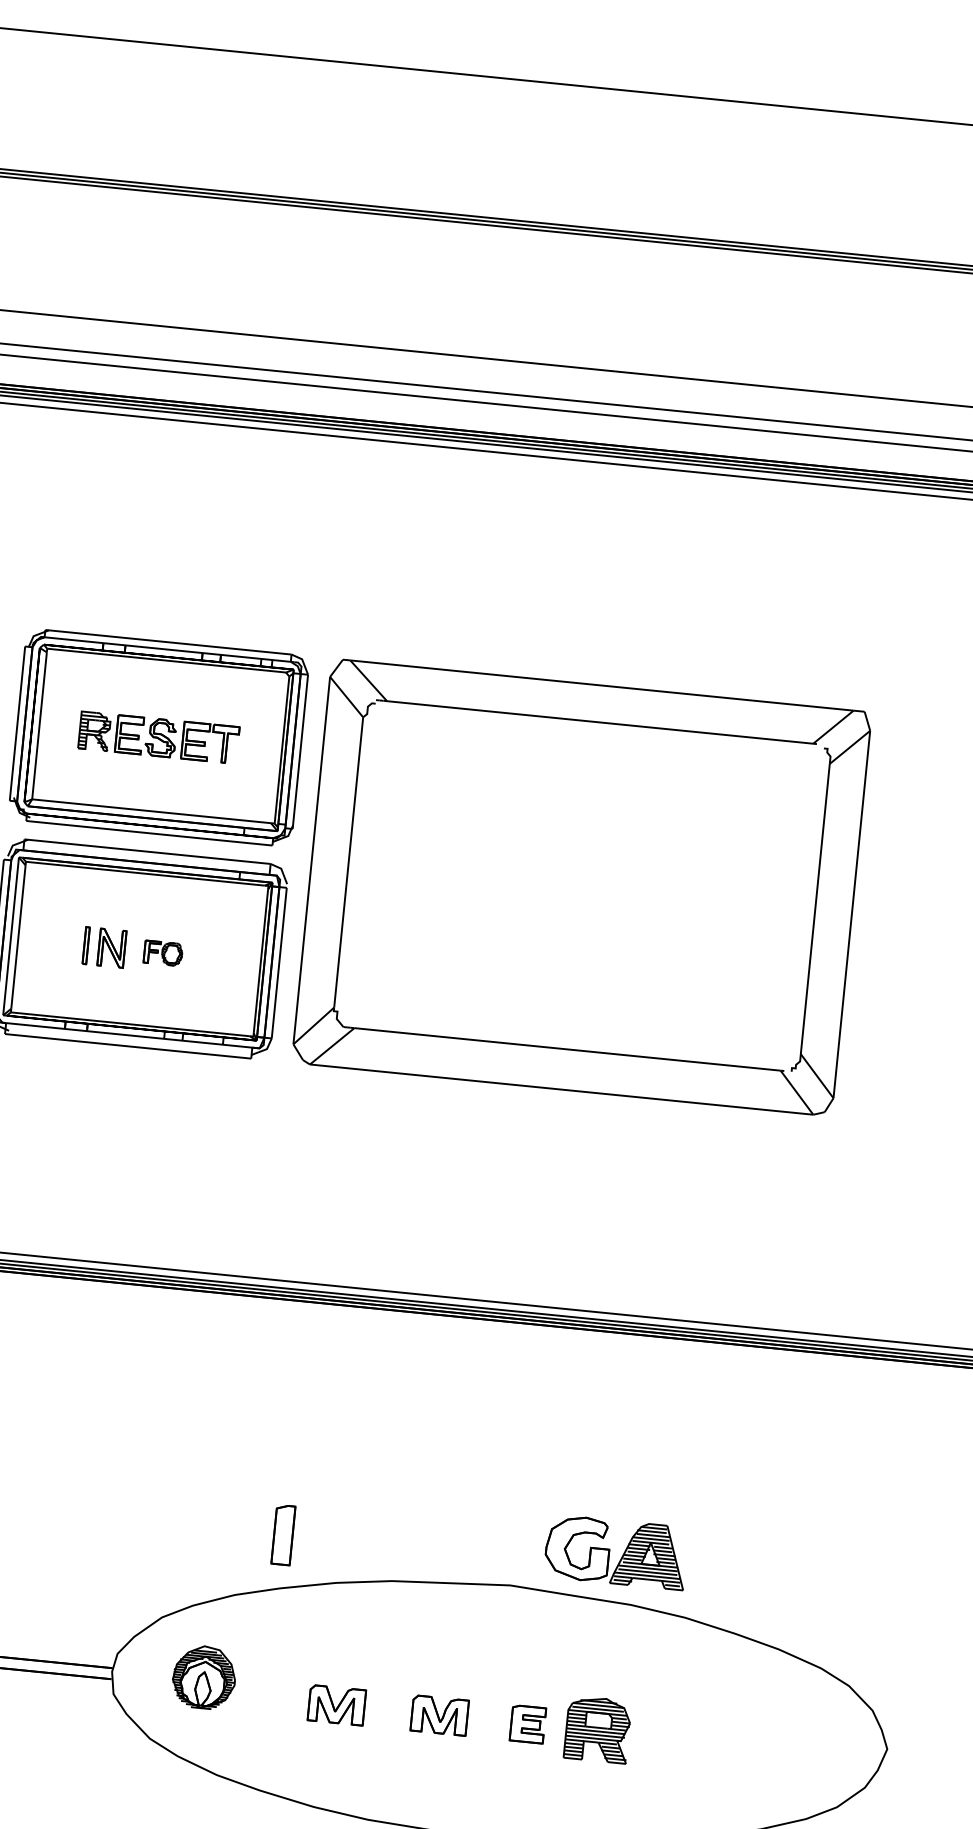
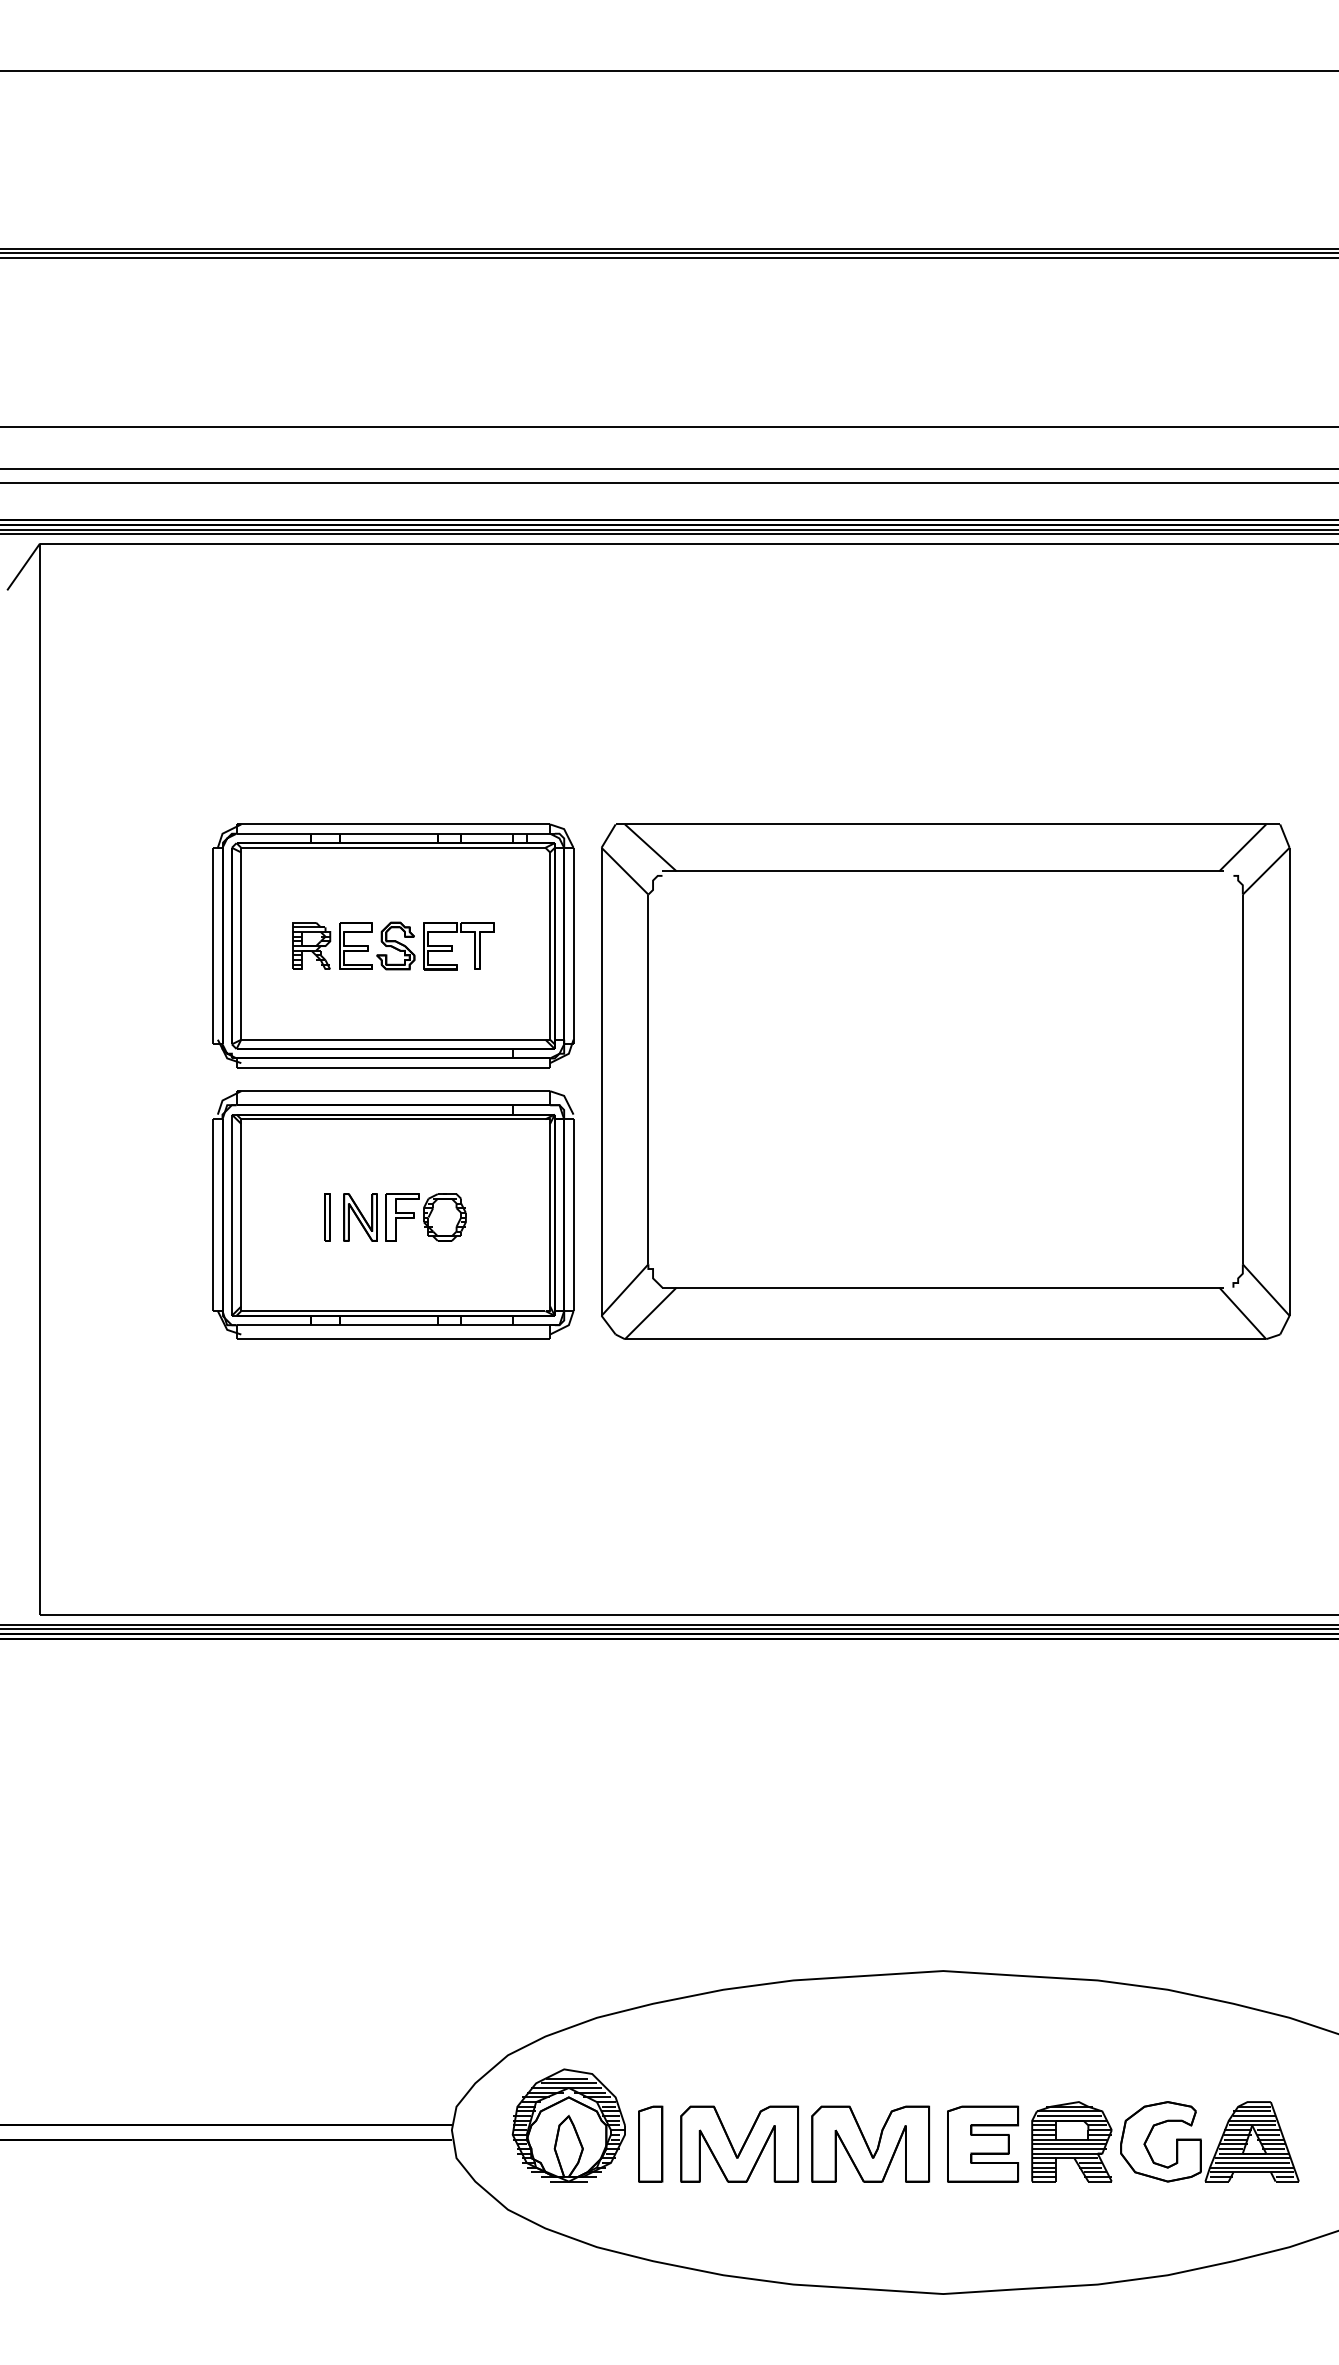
part: (162, 953) -> (425, 1217), size x1.67
part: (283, 1534) -> (650, 2143), moved
part: (609, 1551) -> (1201, 2141), moved
part: (204, 1677) -> (568, 2125), size x1.43
part: (336, 1704) -> (739, 2143), size x1.67
part: (439, 1715) -> (870, 2143), size x1.67
part: (527, 1723) -> (982, 2143), size x1.67

